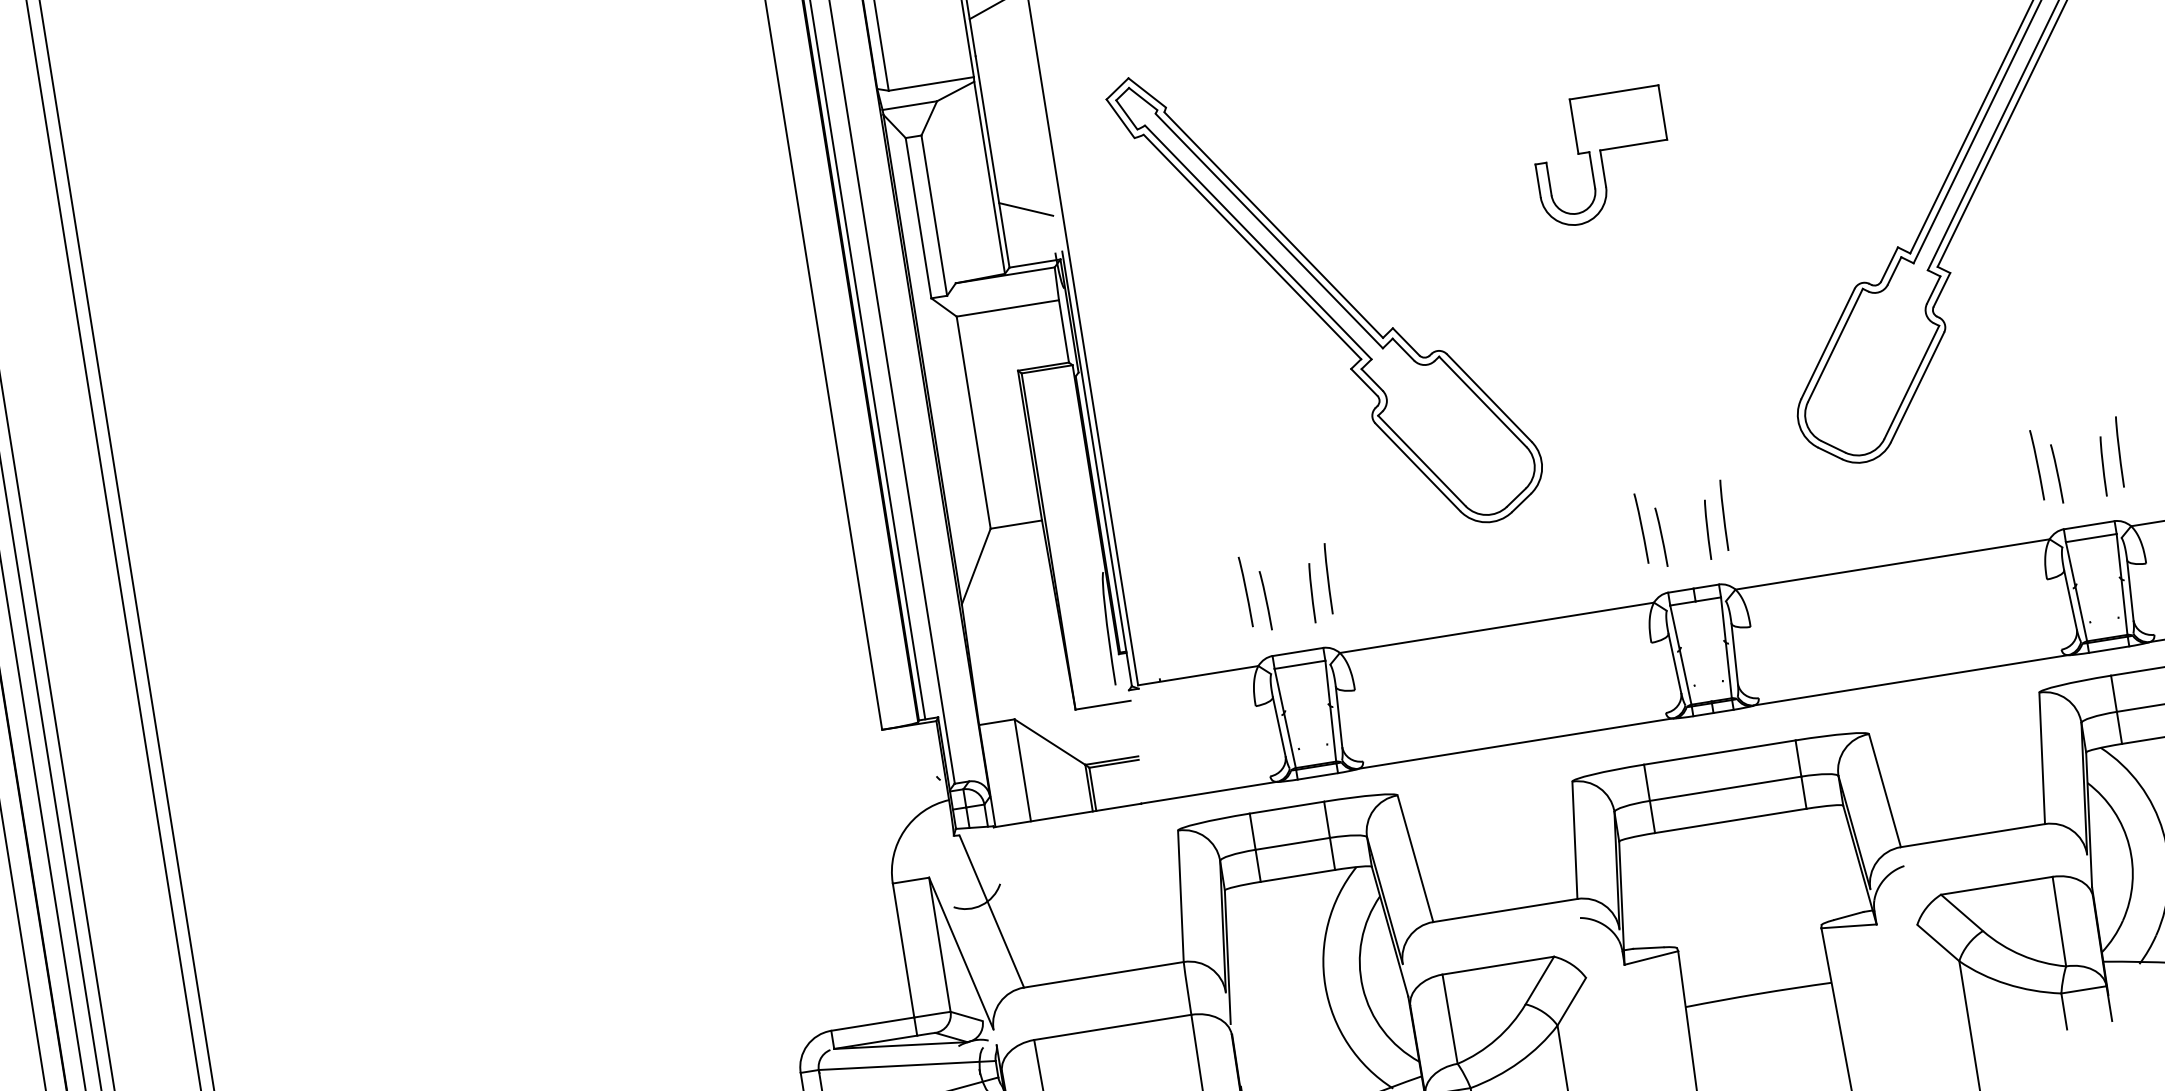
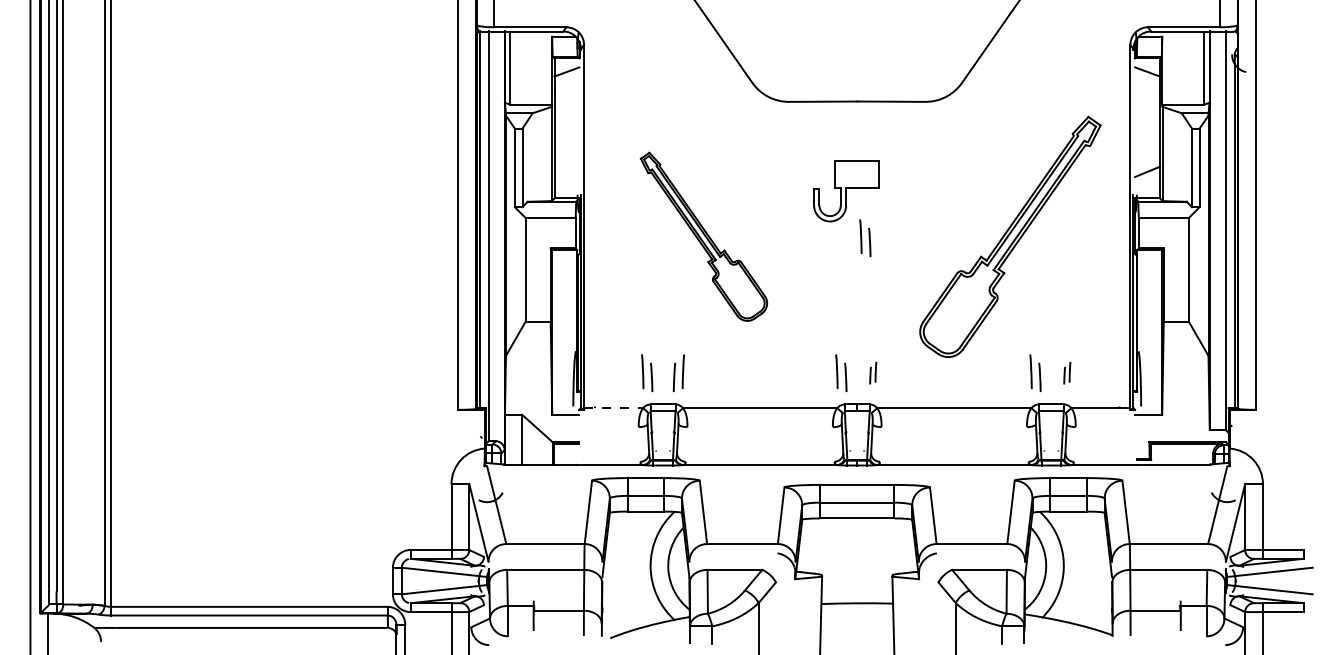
line: (1025, 208) -> (566, 171), removed
part: (1655, 245) -> (865, 237), added
part: (1325, 296) -> (703, 236), size x0.7
part: (2111, 454) -> (1067, 372), size x0.6
part: (1716, 518) -> (873, 372), size x0.6
line: (1198, 676) -> (613, 408), solid -> dashed

